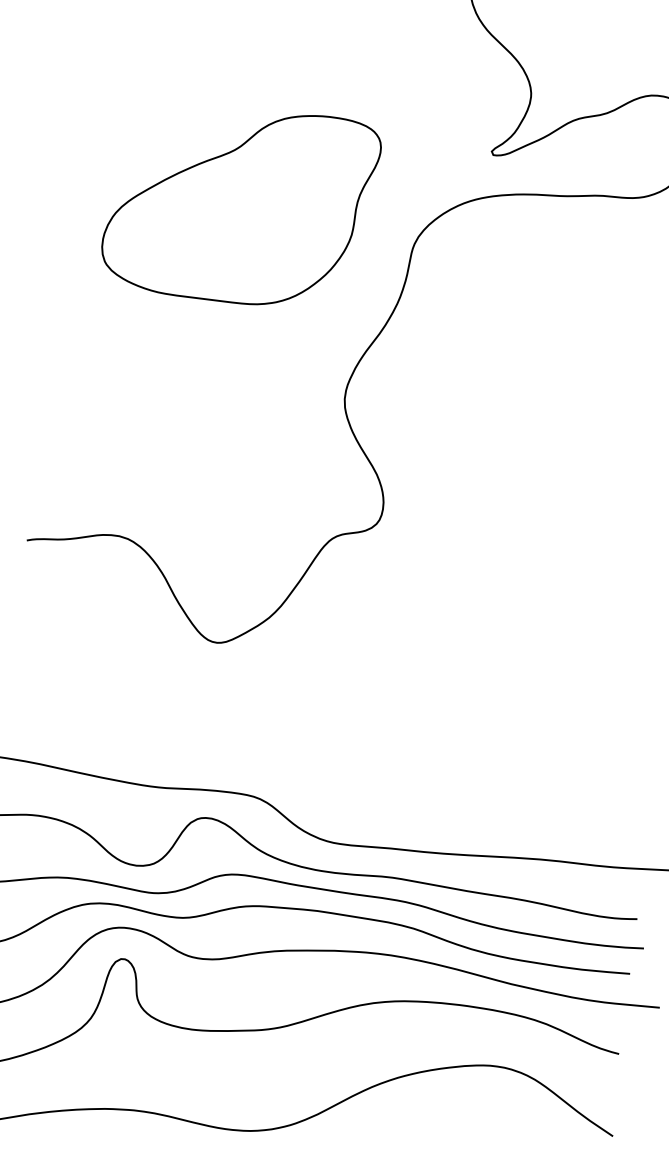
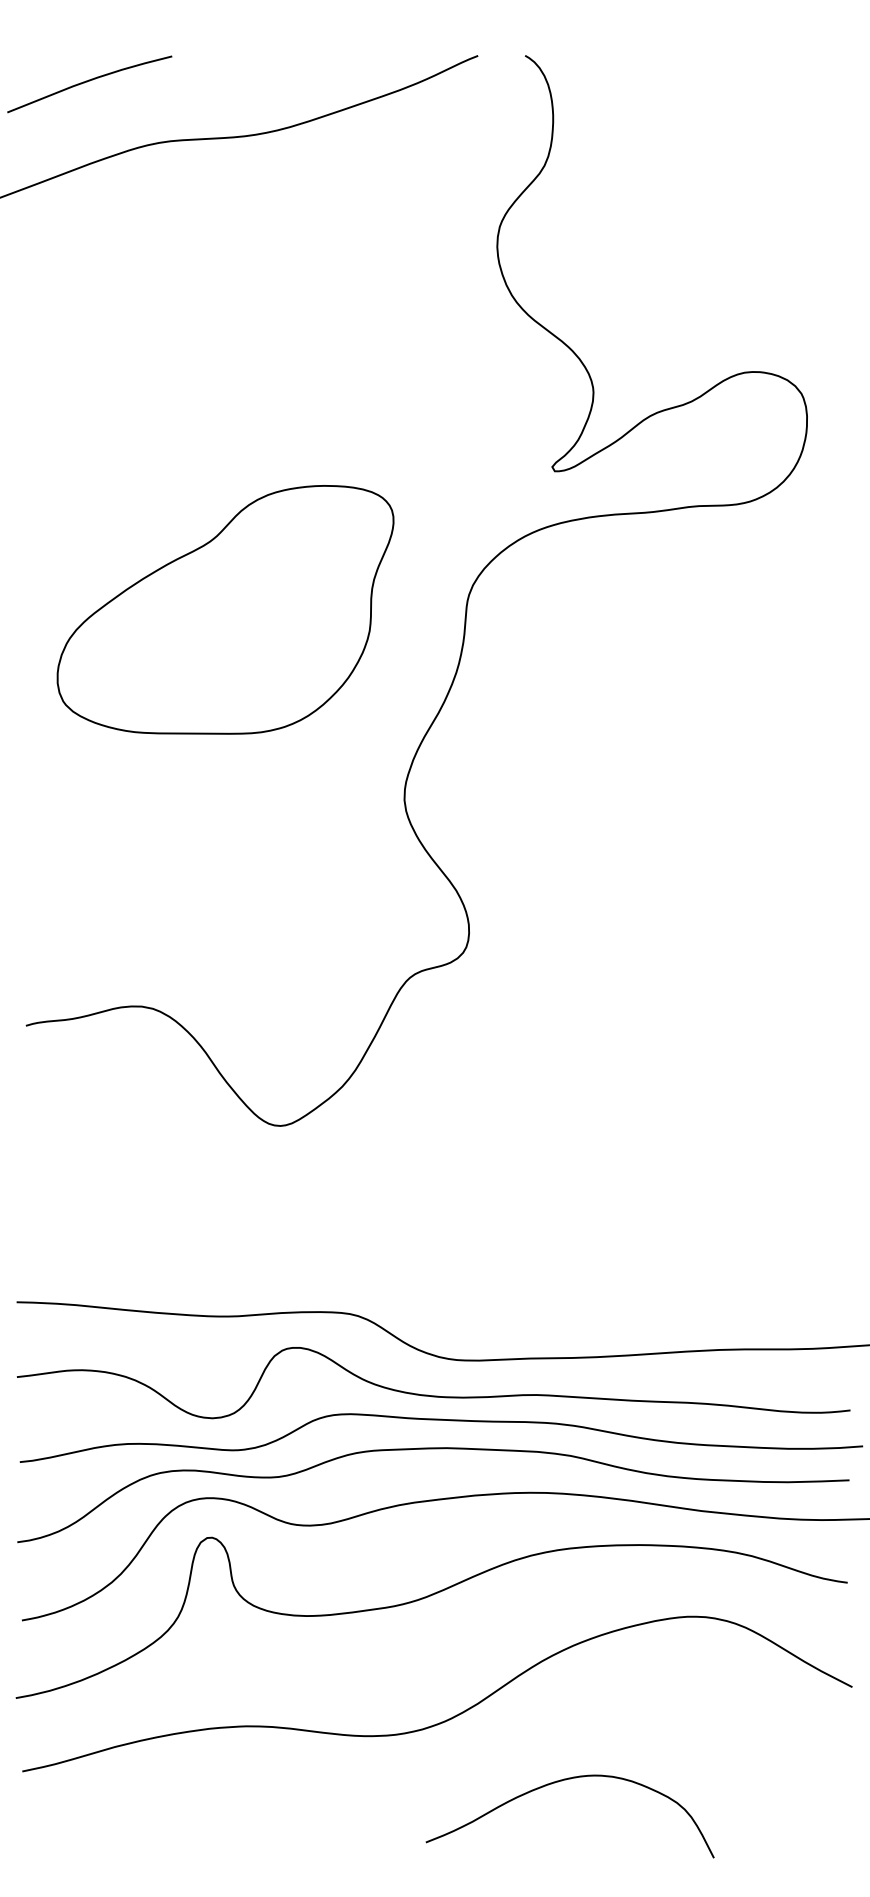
part: (240, 204) -> (225, 609), moved

